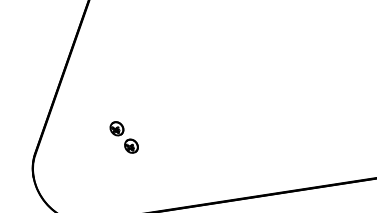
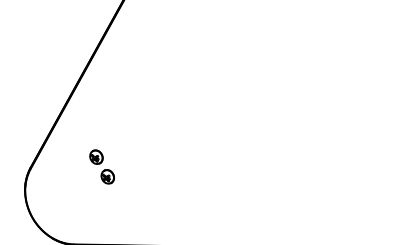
part: (123, 137) -> (101, 166), moved

